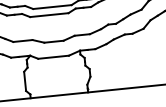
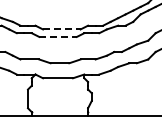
line: (52, 7) -> (61, 29), solid -> dashed
line: (49, 14) -> (58, 36), solid -> dashed

